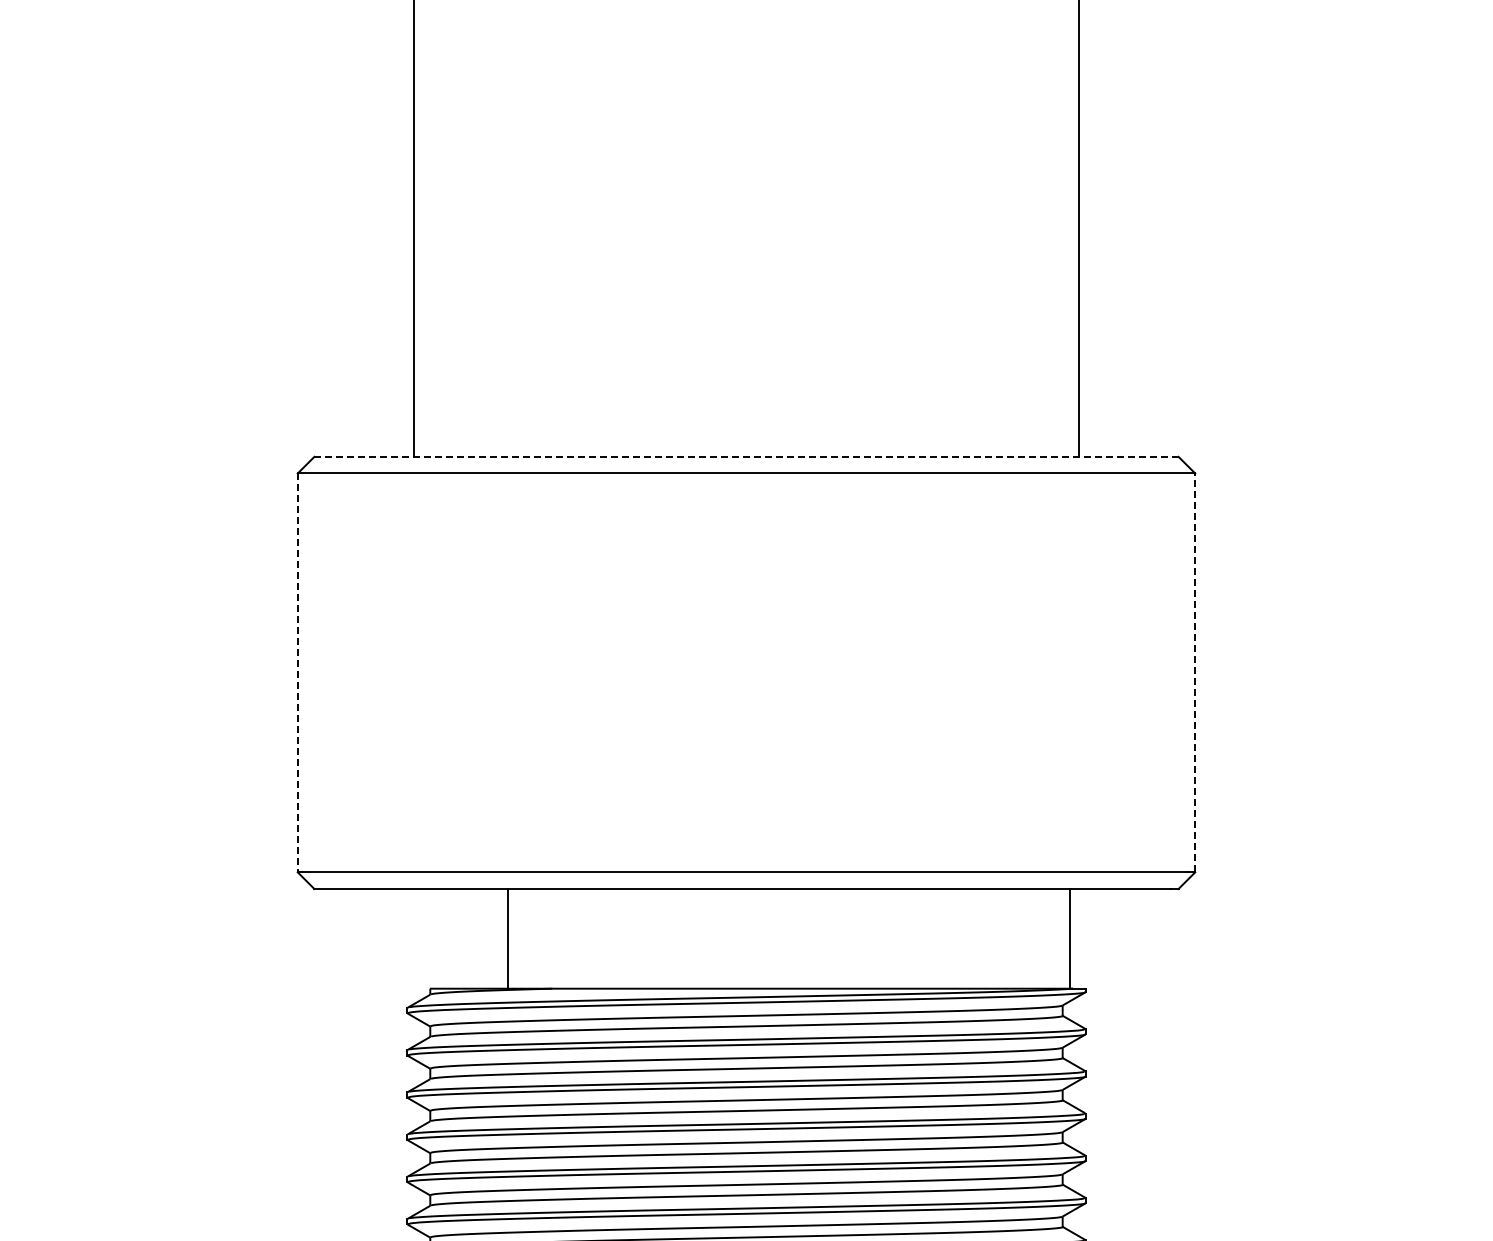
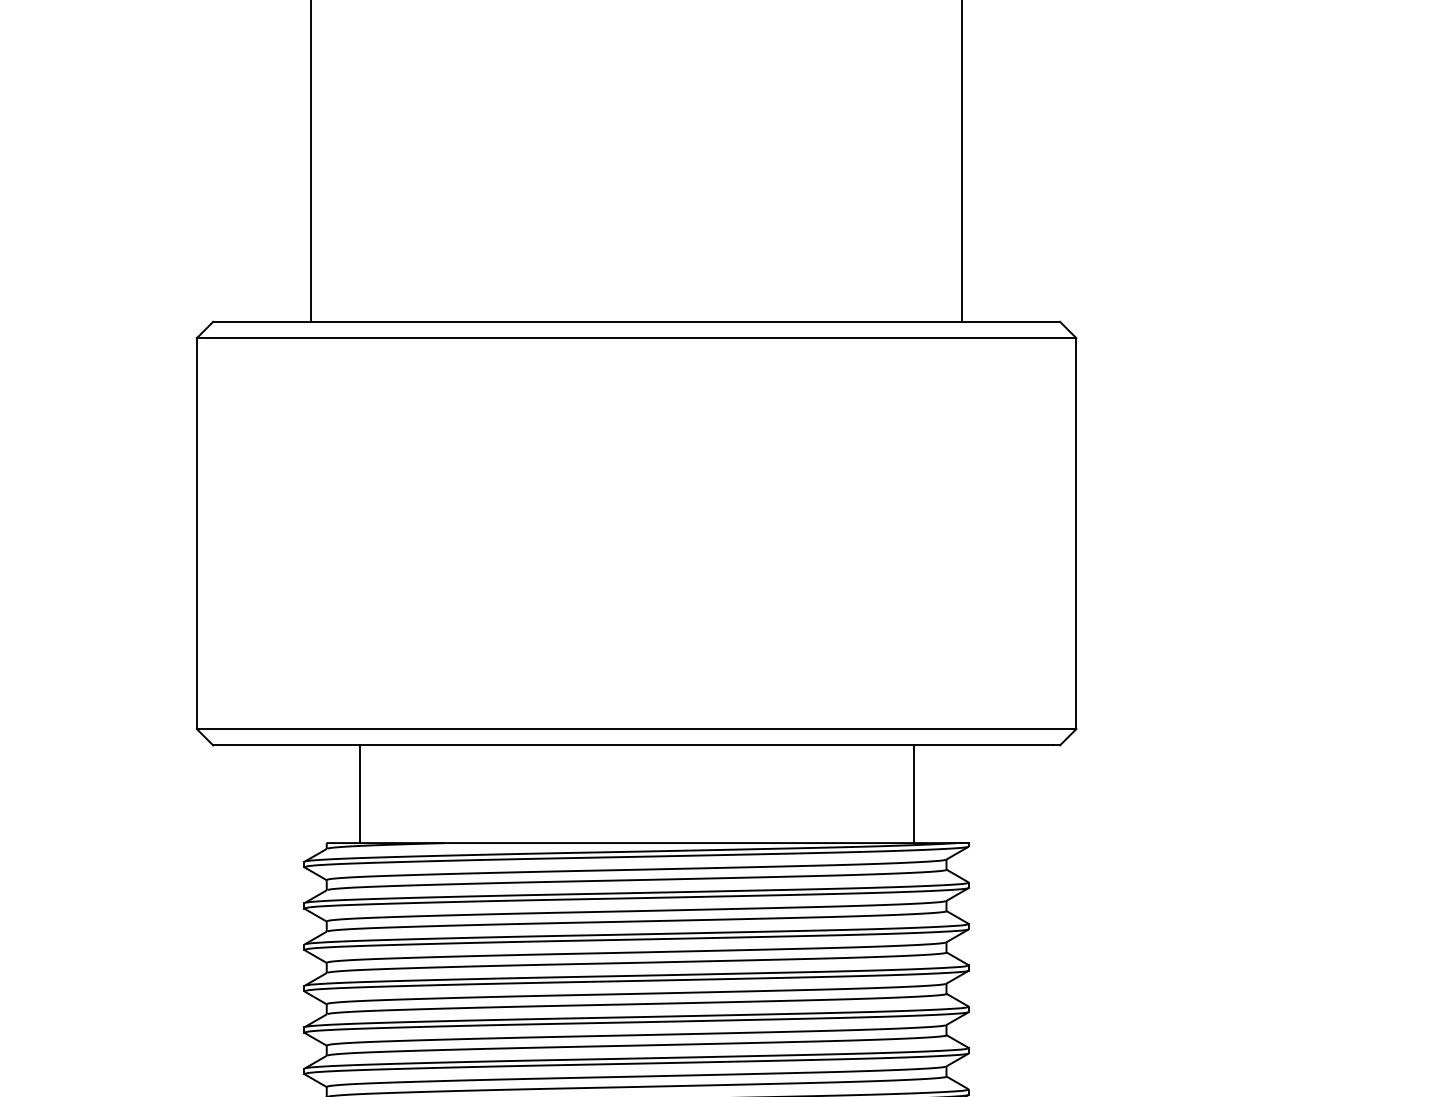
line: (747, 456) -> (637, 321), dashed -> solid
line: (1195, 672) -> (1076, 533), dashed -> solid
line: (297, 673) -> (196, 534), dashed -> solid
line: (507, 938) -> (359, 793), moved
line: (1070, 938) -> (913, 793), moved

